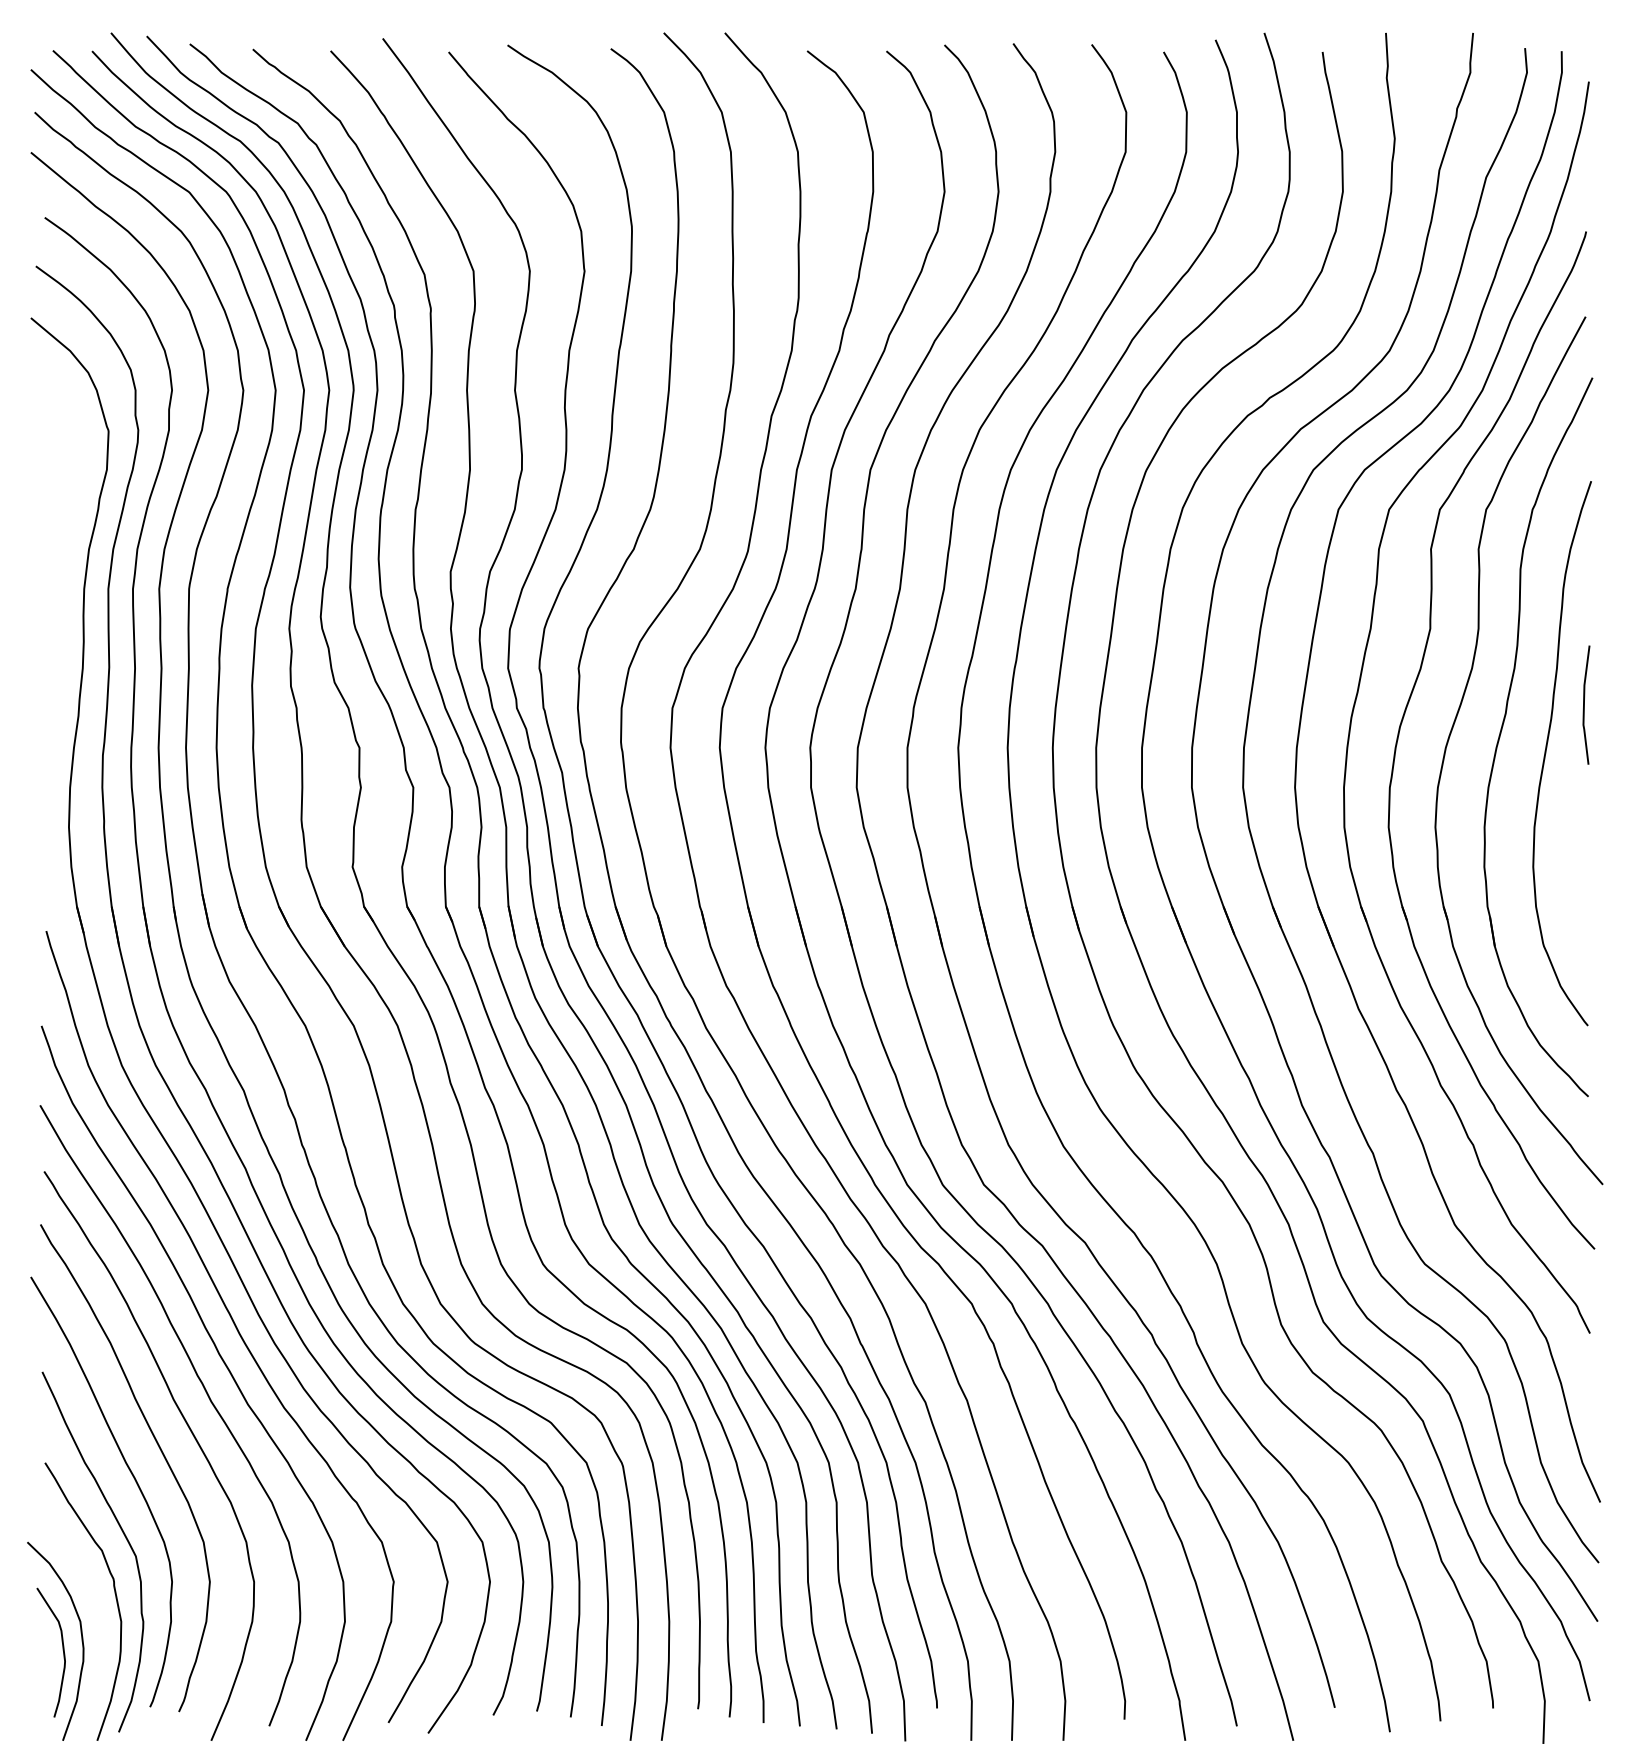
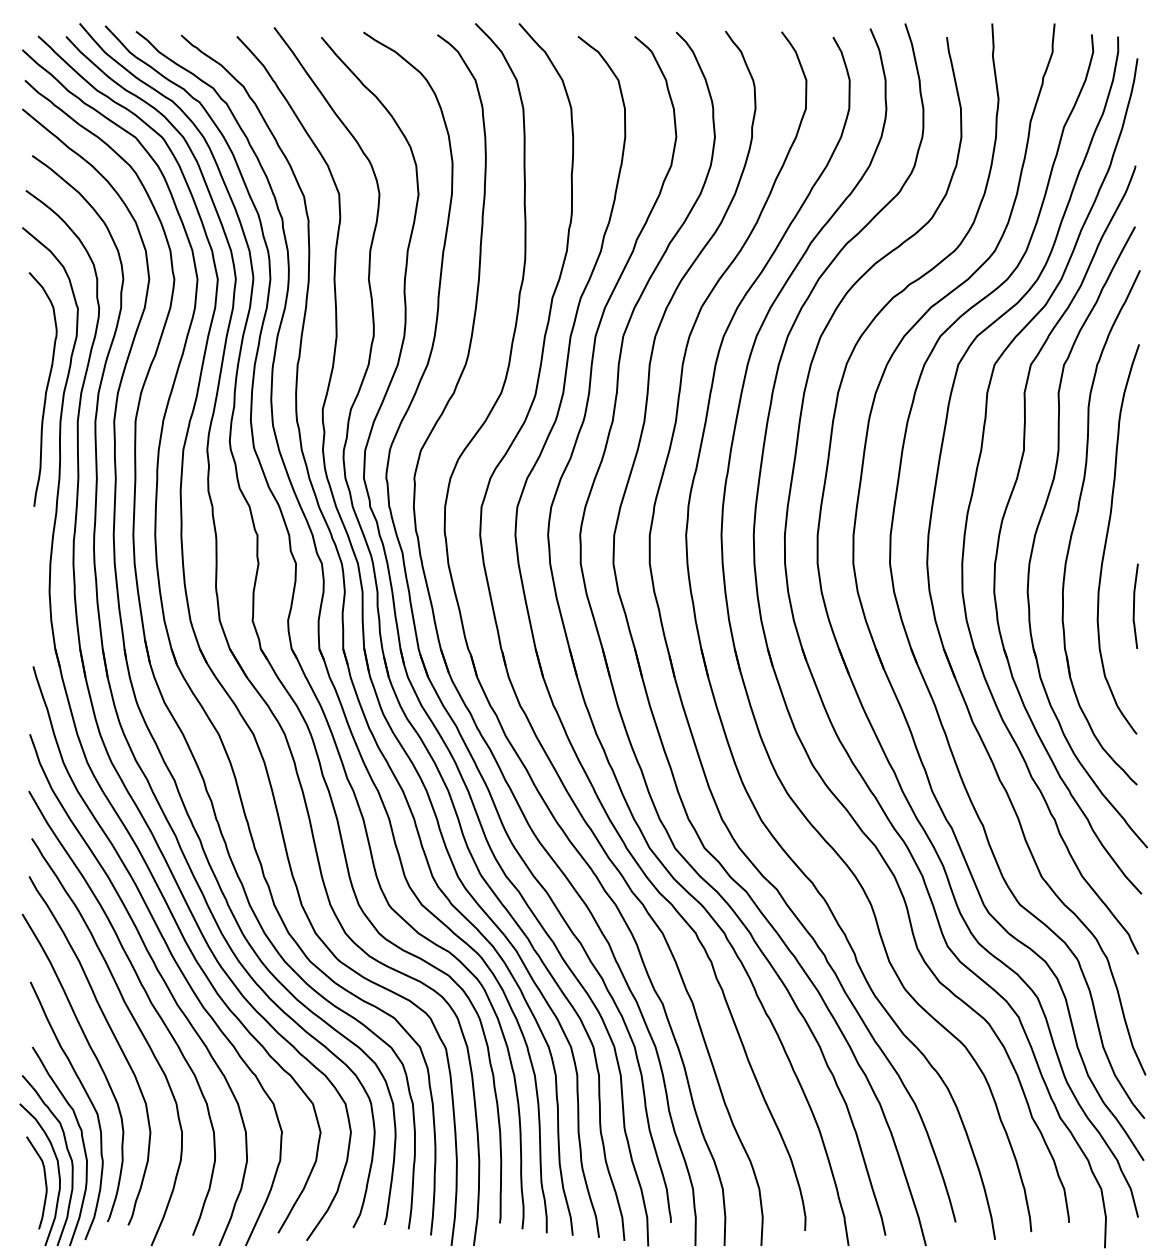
curve: (63, 545) -> (45, 390), added
line: (1584, 704) -> (1134, 605), moved
curve: (95, 1612) -> (68, 1154), added

